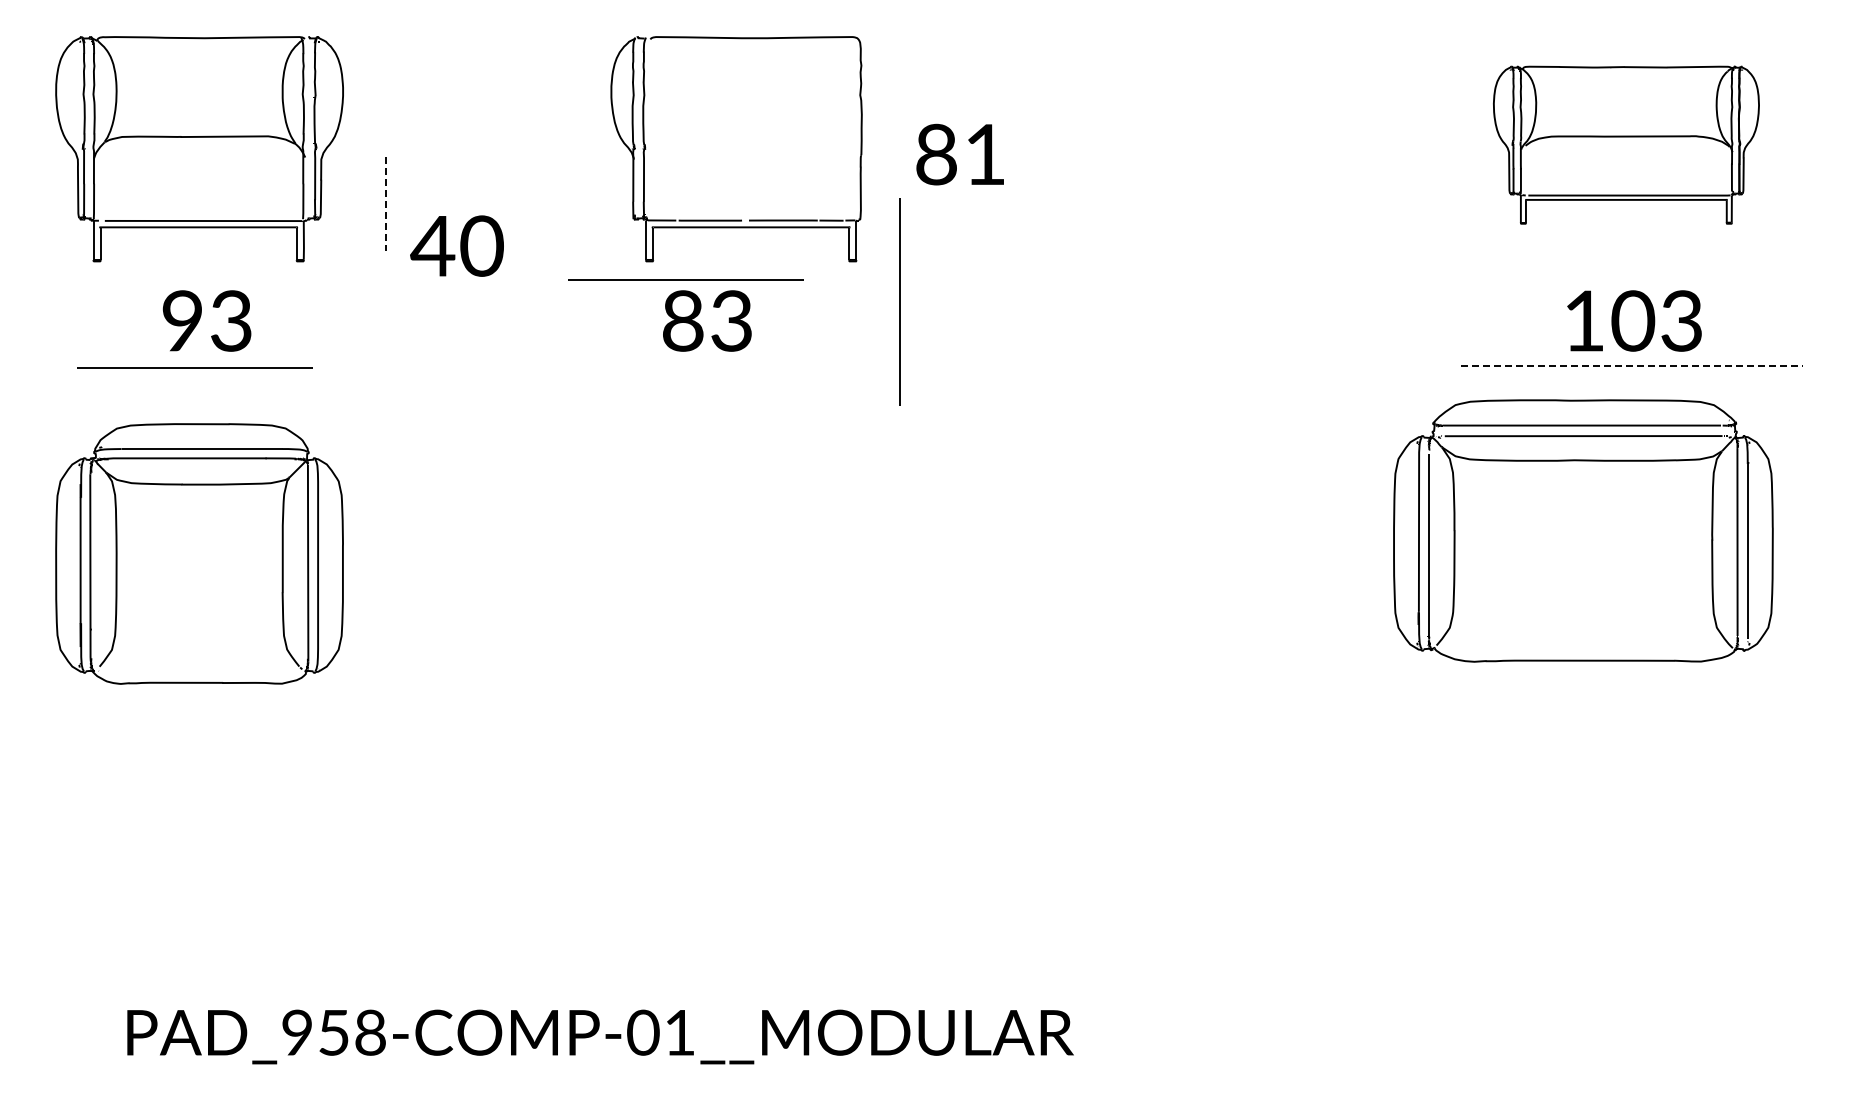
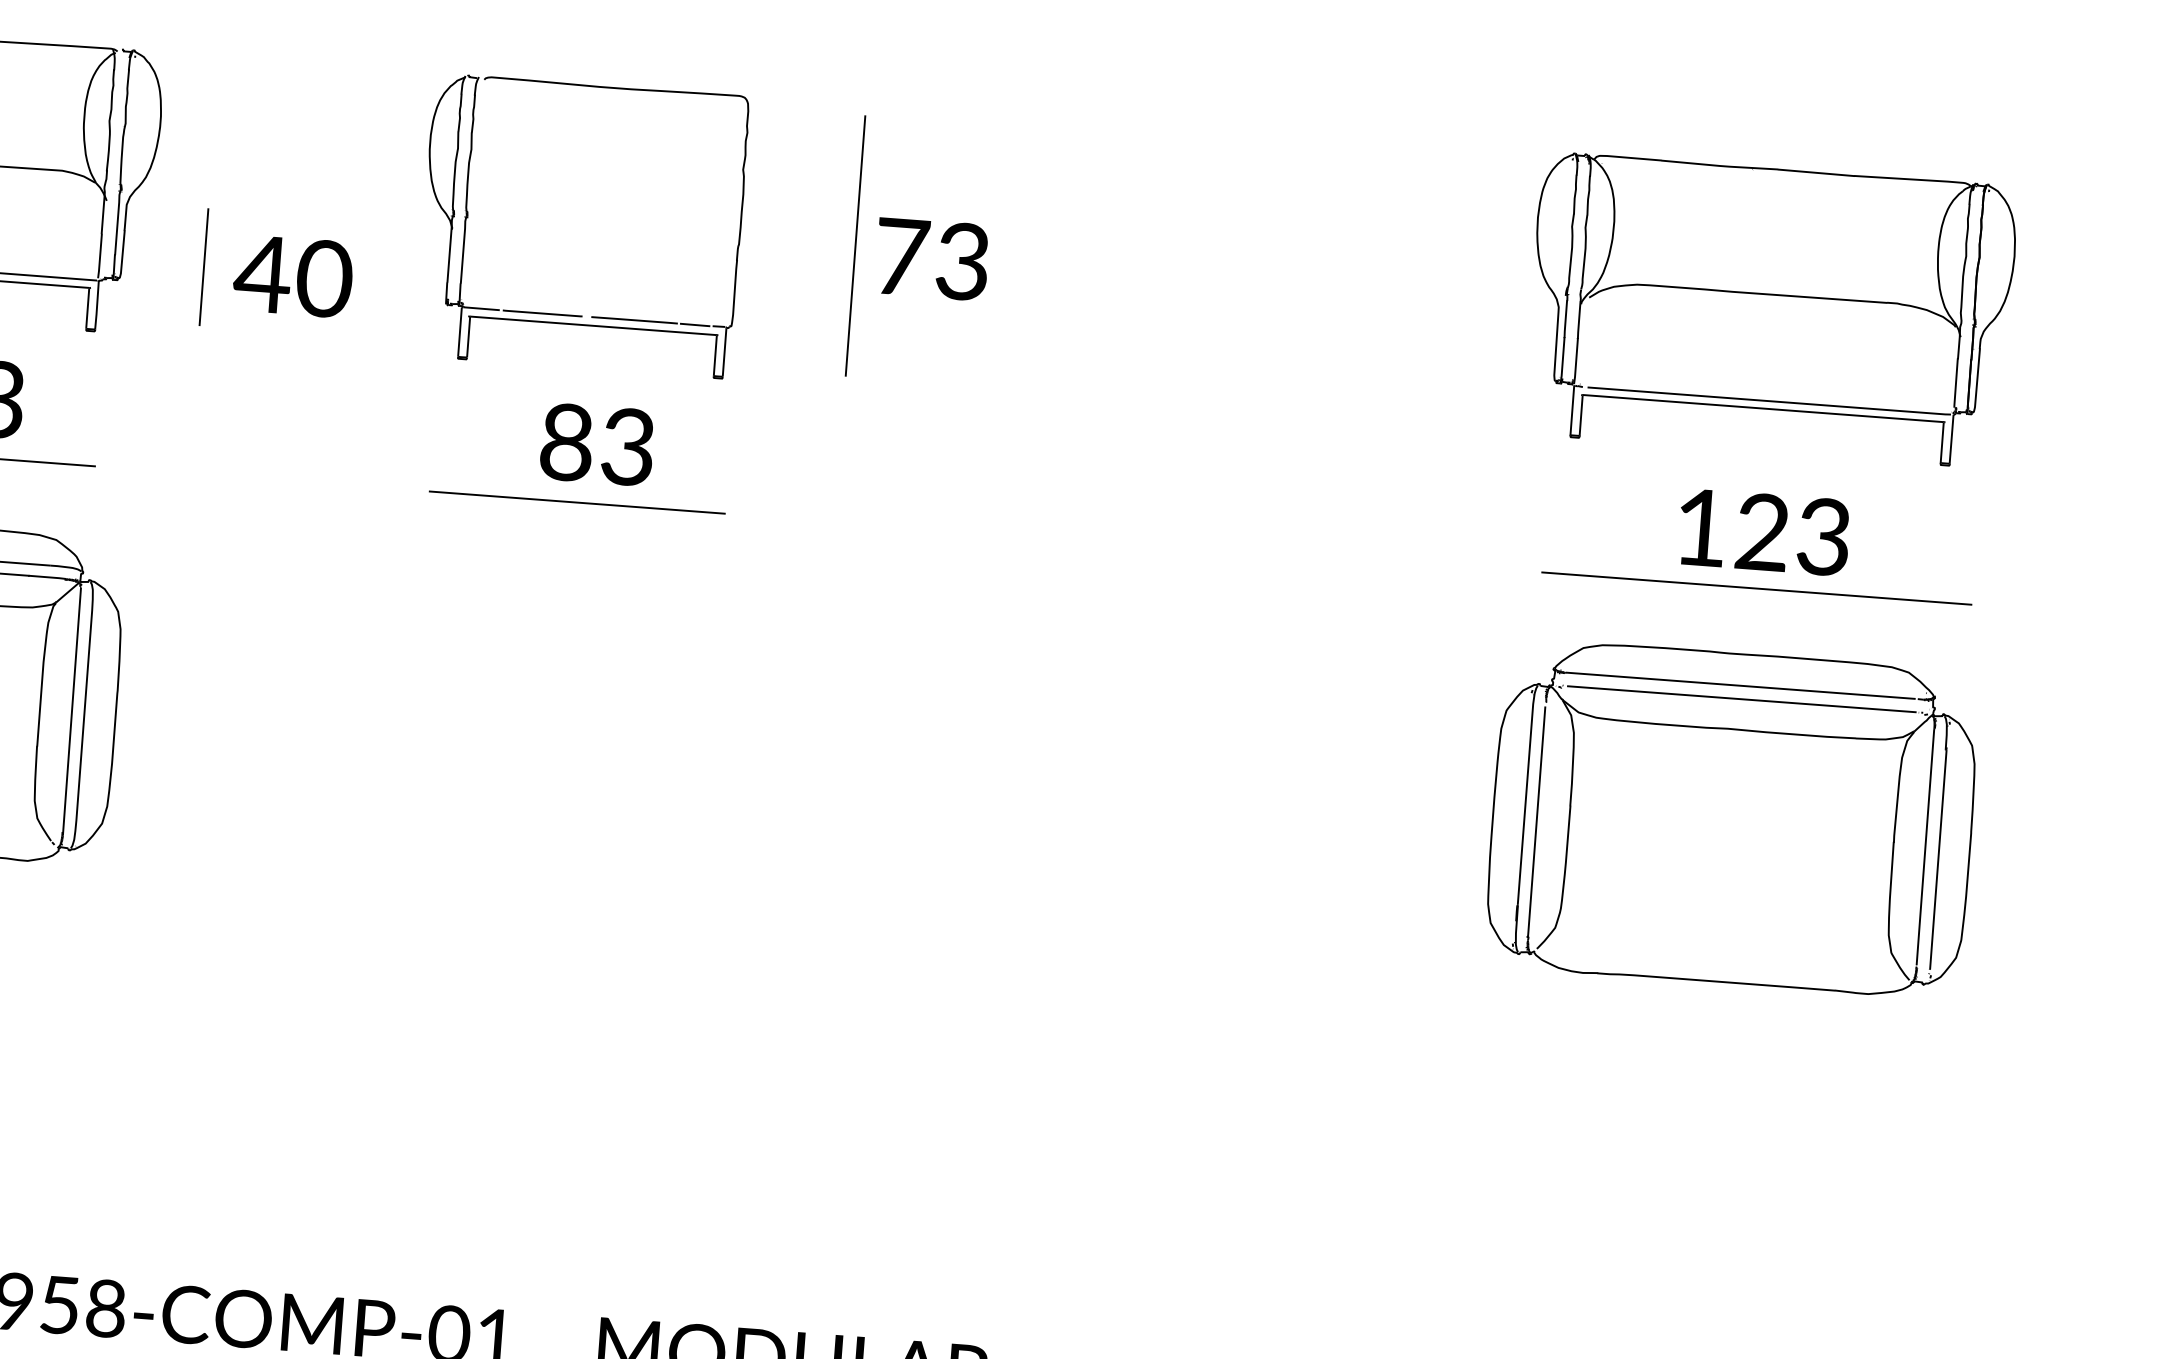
part: (1626, 145) -> (1770, 310), size x1.43
text: (960, 154) -> (931, 259), 81 -> 73
line: (386, 204) -> (204, 267), dashed -> solid
part: (736, 219) -> (575, 314), moved
text: (456, 245) -> (292, 275), moved
line: (685, 279) -> (576, 501), moved
line: (899, 301) -> (855, 245), moved
text: (1633, 320) -> (1763, 531), 103 -> 123
line: (1632, 365) -> (1757, 588), dashed -> solid
part: (1583, 530) -> (1732, 817), moved

